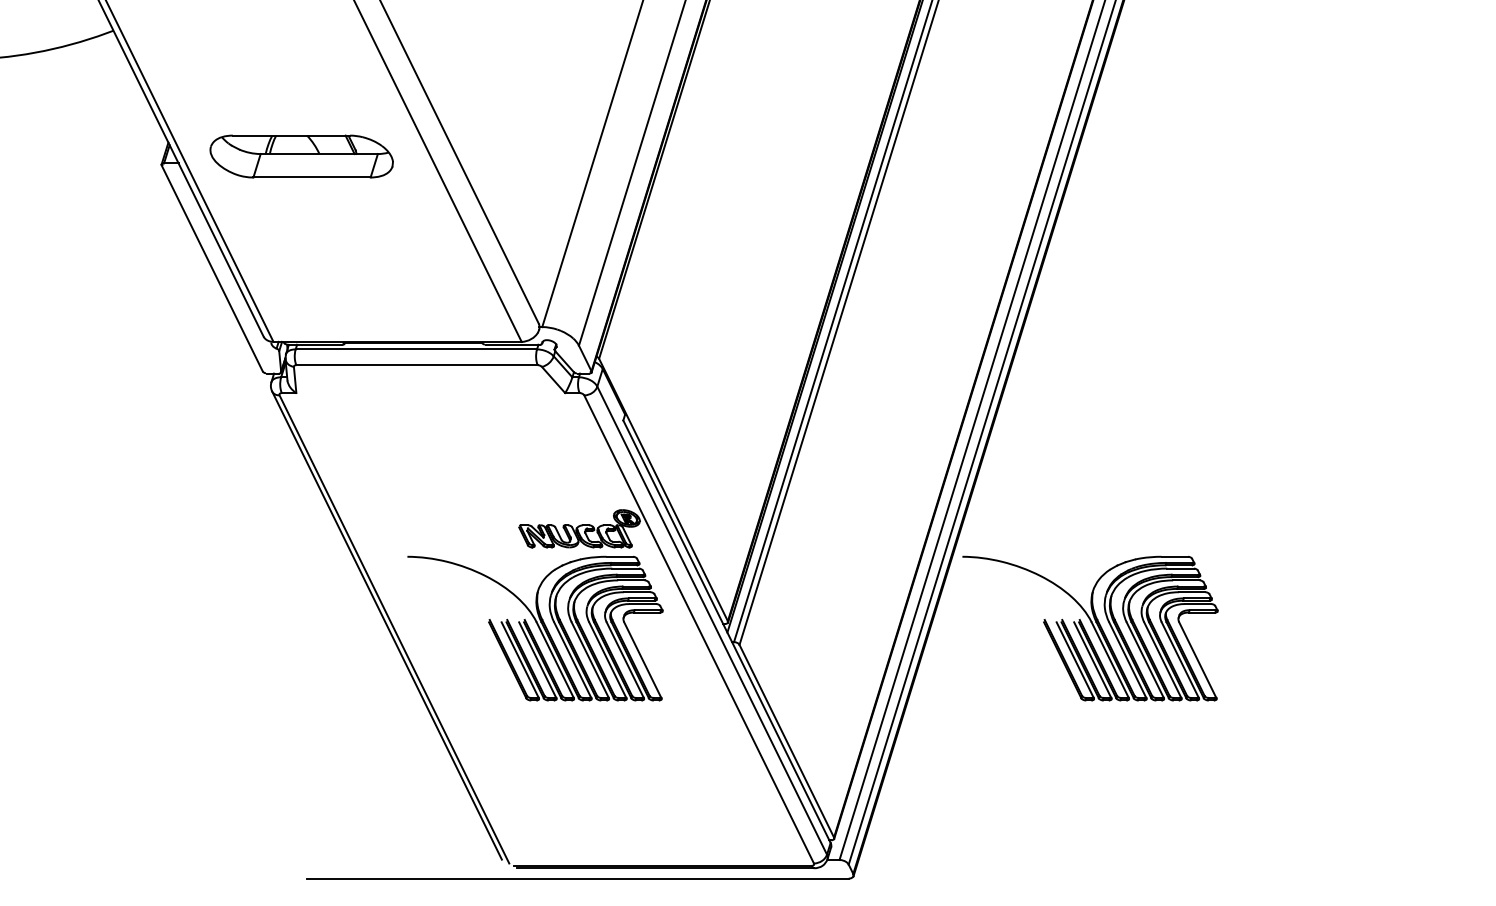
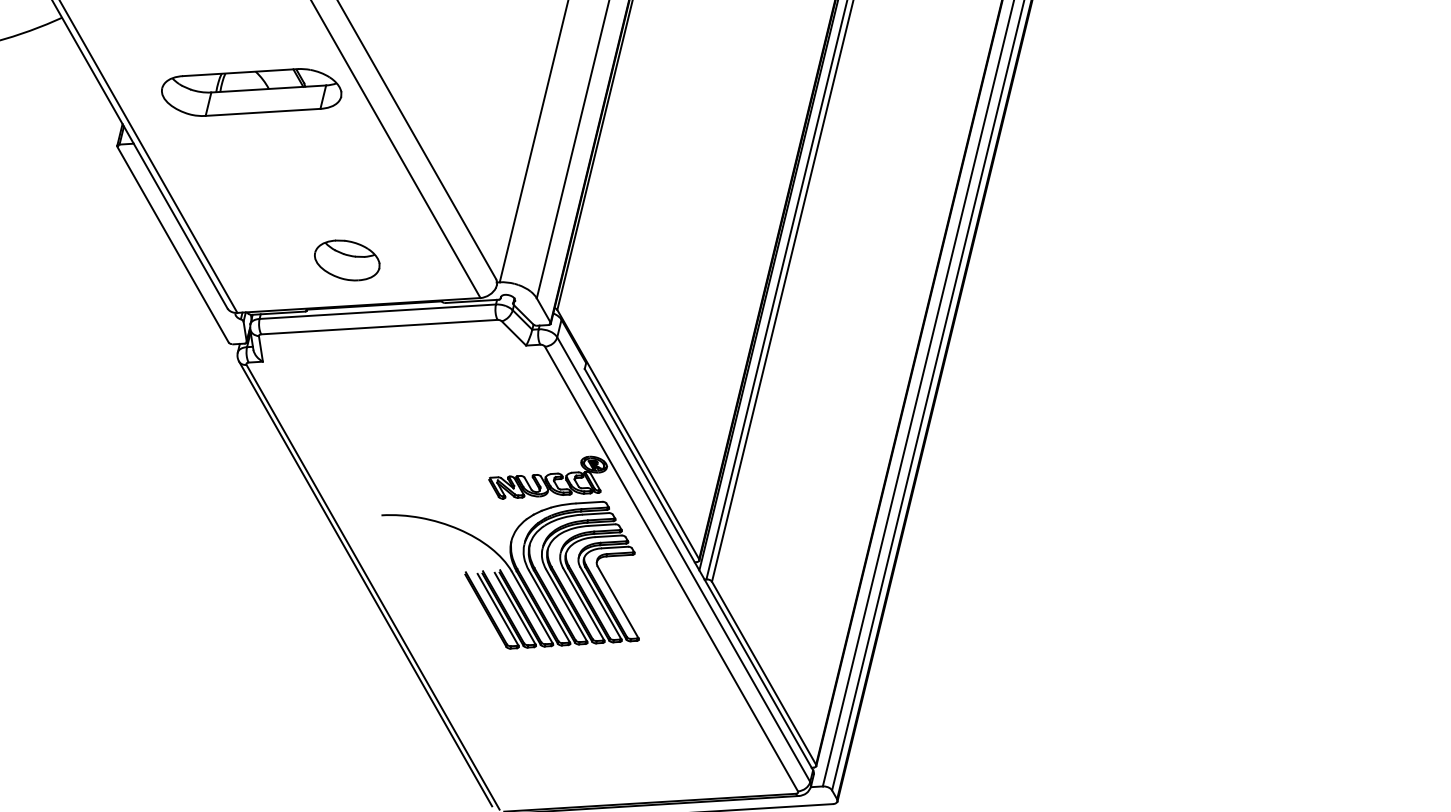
part: (301, 156) -> (251, 92), moved
part: (388, 295) -> (347, 260), added
part: (1090, 628) -> (1054, 544), removed

